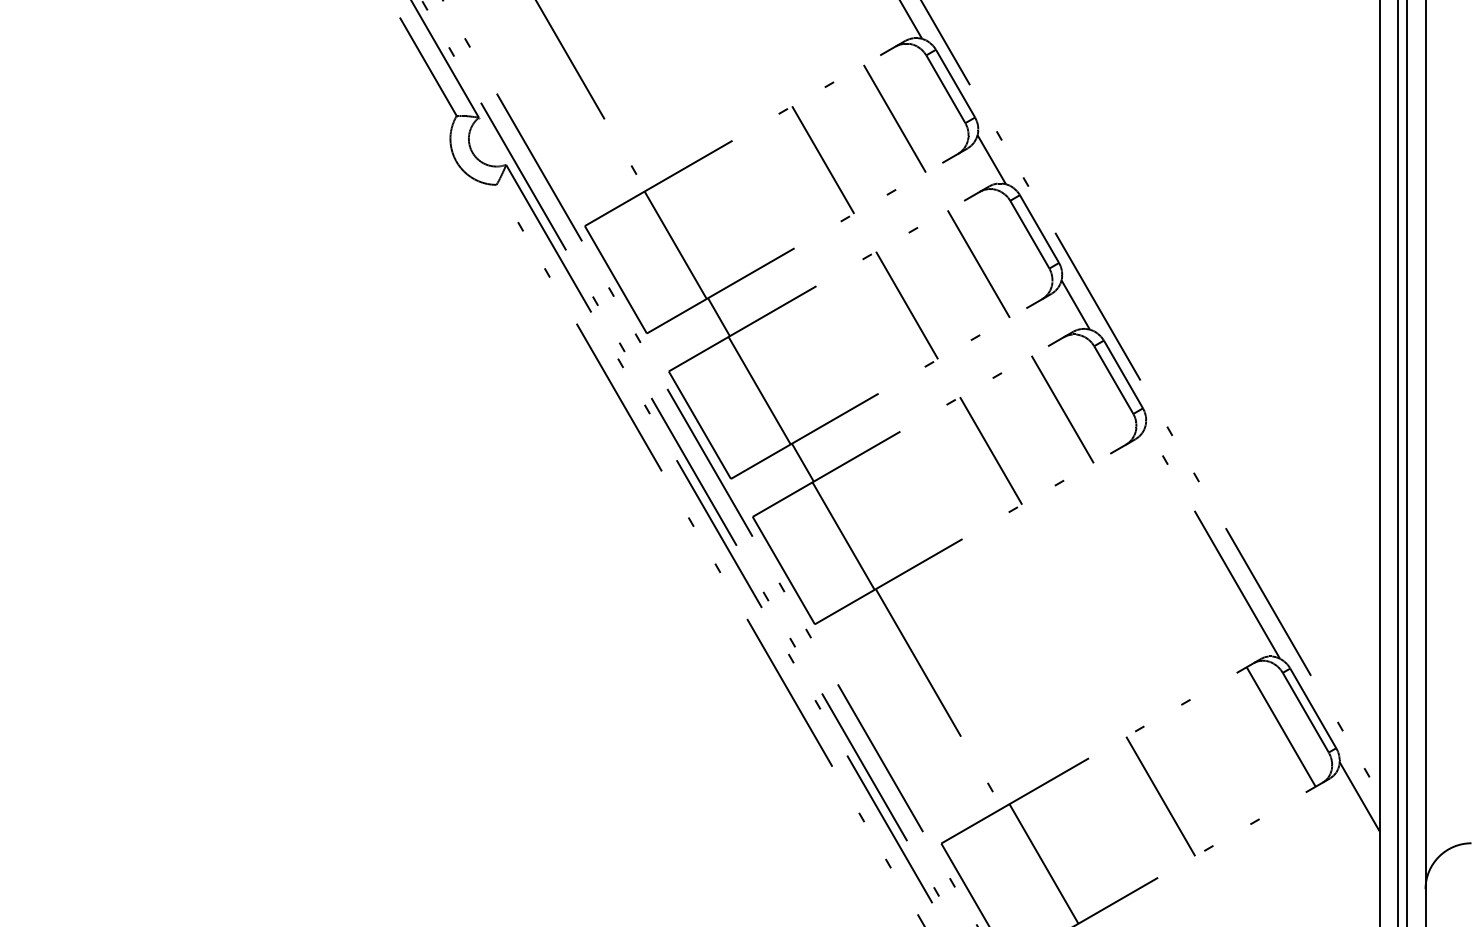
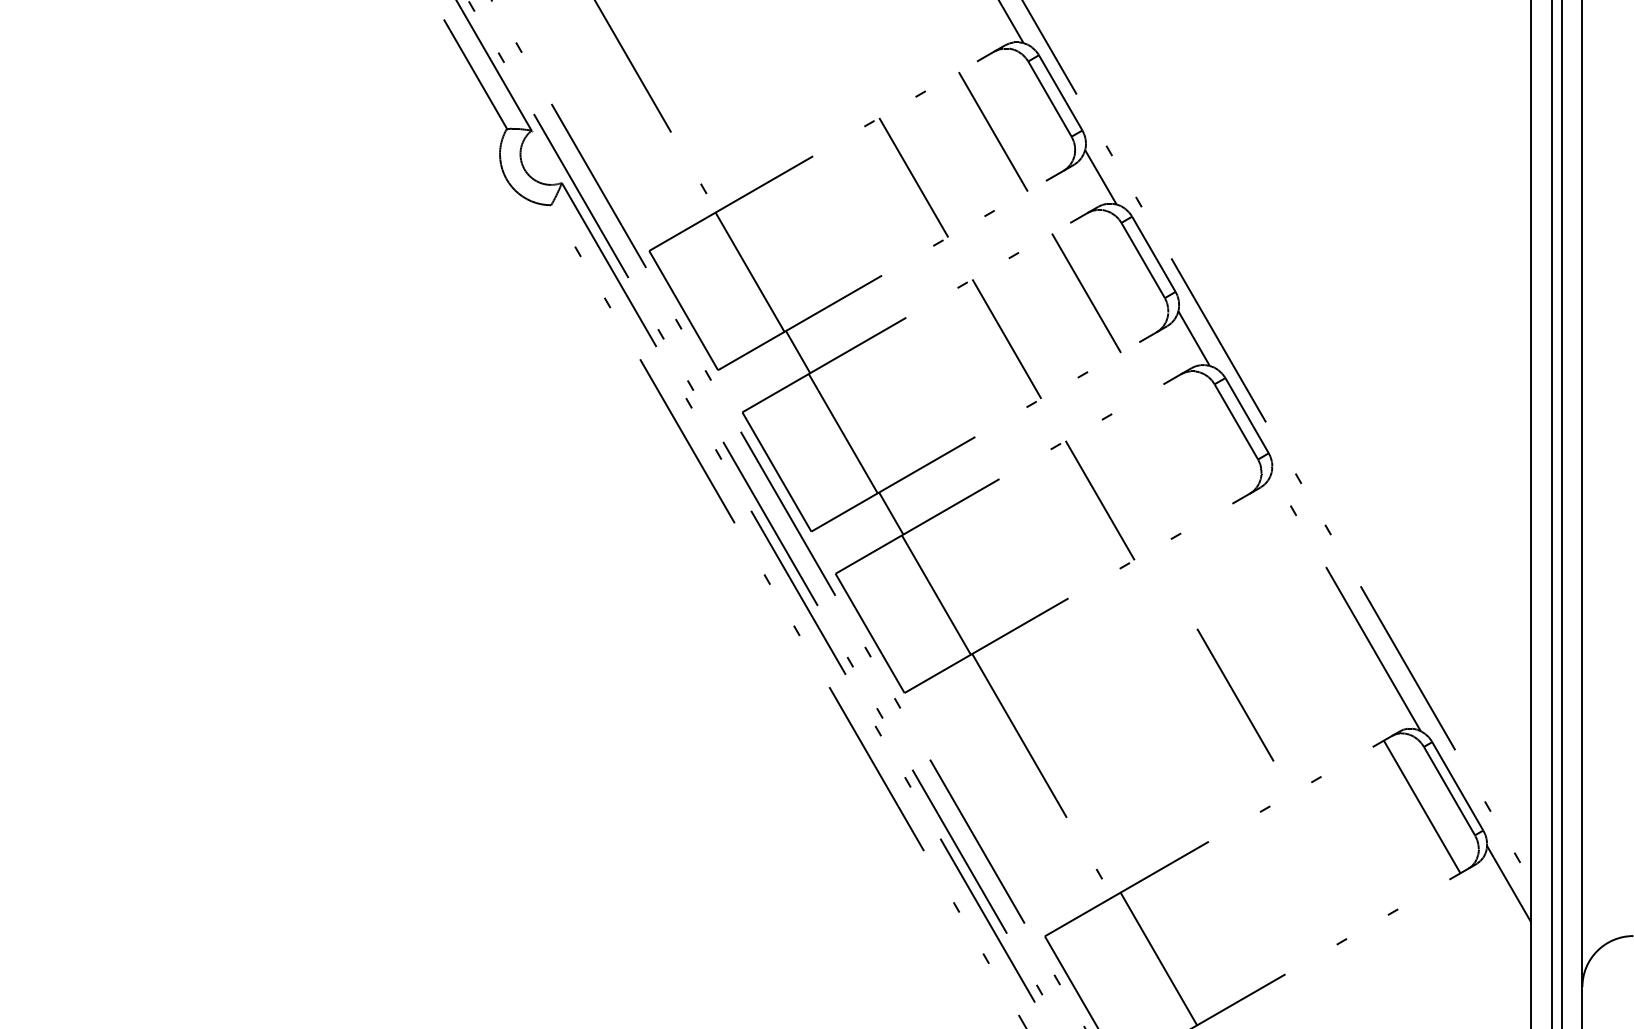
line: (1062, 409) -> (1179, 454), removed
line: (1160, 795) -> (1235, 694), moved

